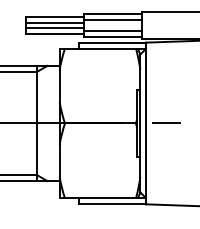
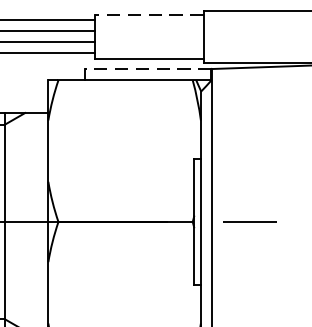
line: (112, 14) -> (148, 15), solid -> dashed
line: (112, 19) -> (148, 25), removed
line: (112, 31) -> (148, 47), removed
line: (112, 42) -> (148, 68), solid -> dashed

